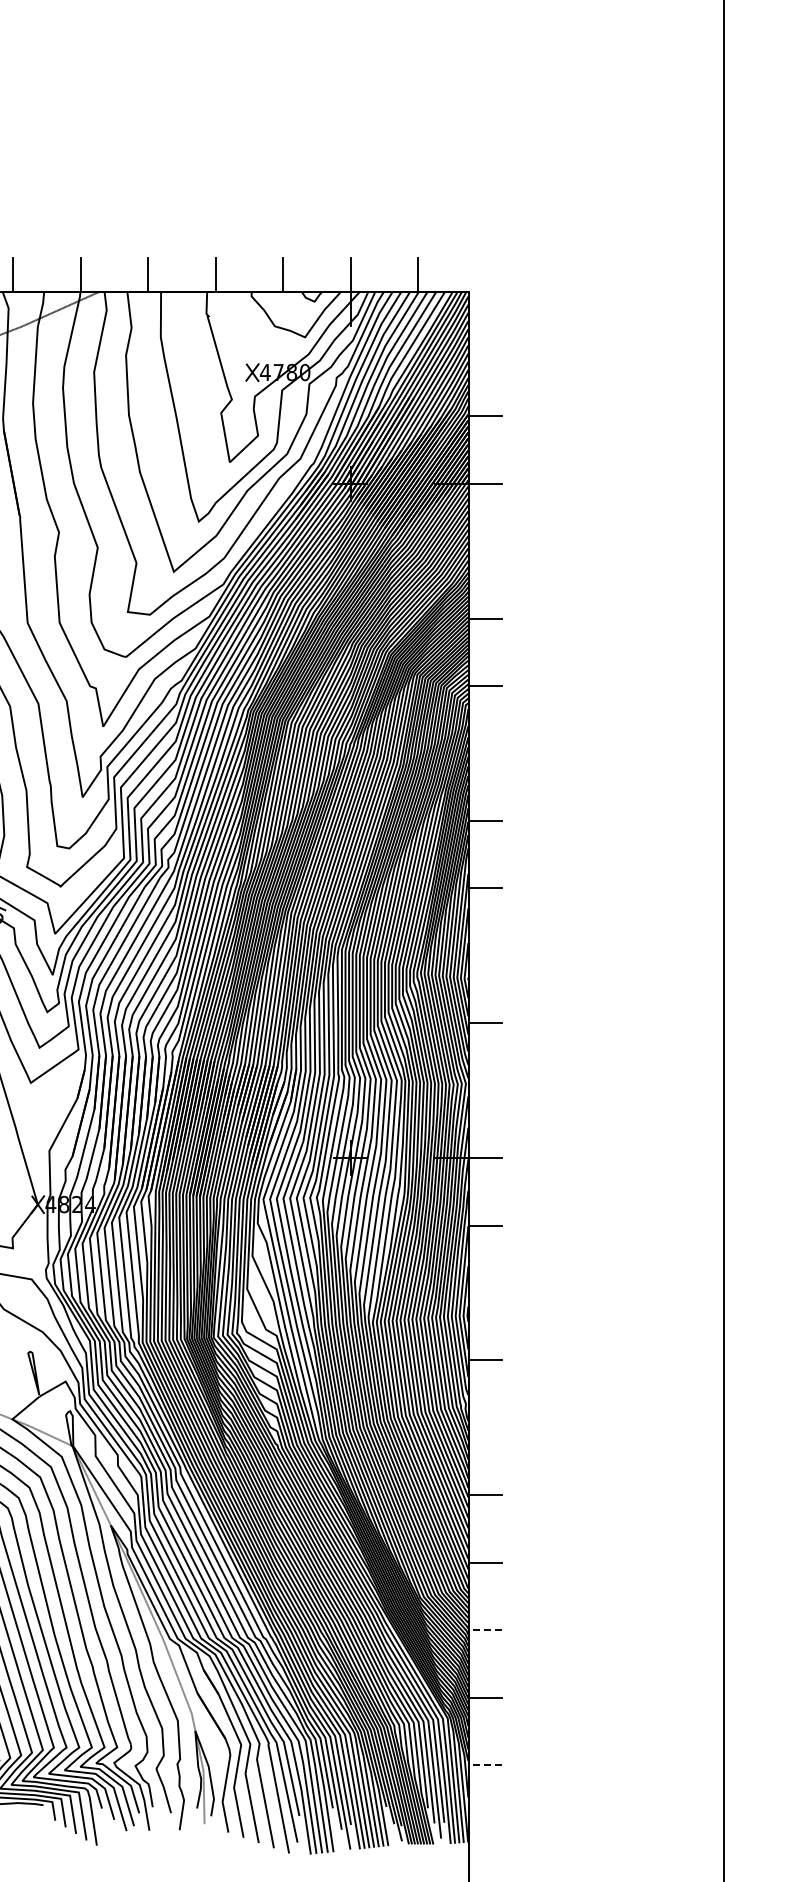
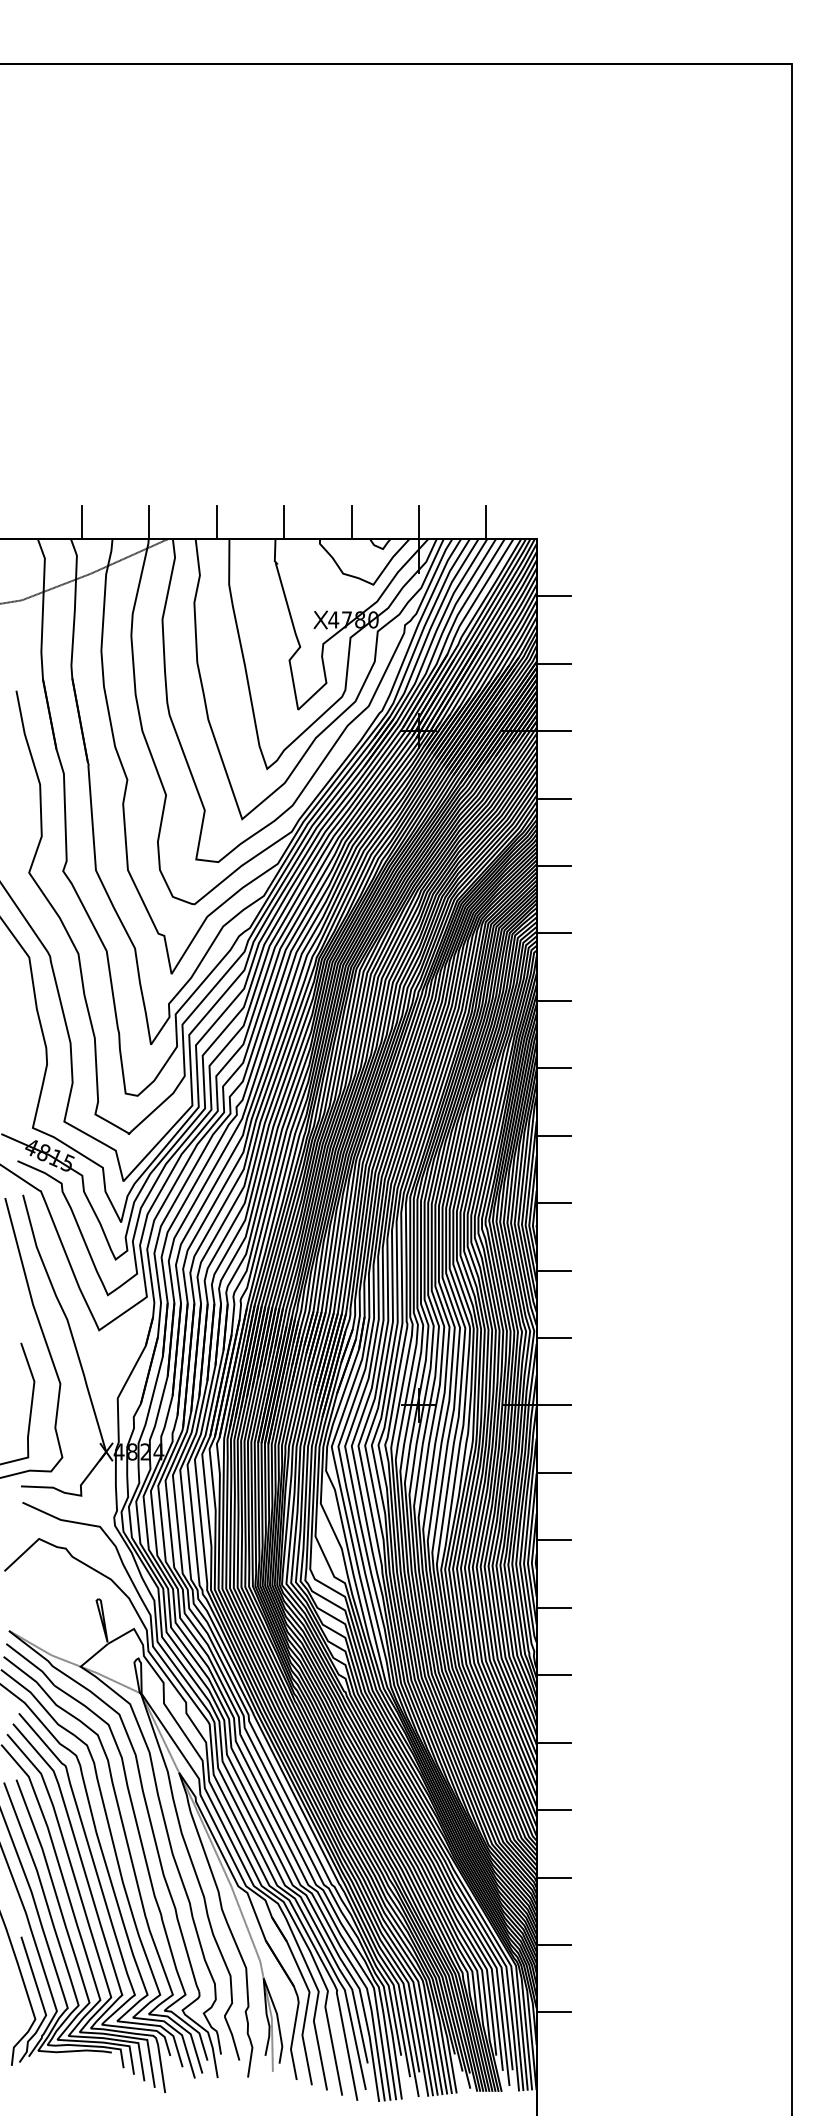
line: (485, 349) -> (553, 596), added
line: (485, 551) -> (553, 798), added
line: (485, 753) -> (553, 1000), added
line: (485, 956) -> (553, 1203), added
line: (485, 1091) -> (553, 1338), added
line: (485, 1293) -> (553, 1540), added
line: (485, 1428) -> (553, 1675), added
line: (485, 1630) -> (553, 1877), dashed -> solid
line: (485, 1765) -> (553, 2012), dashed -> solid

